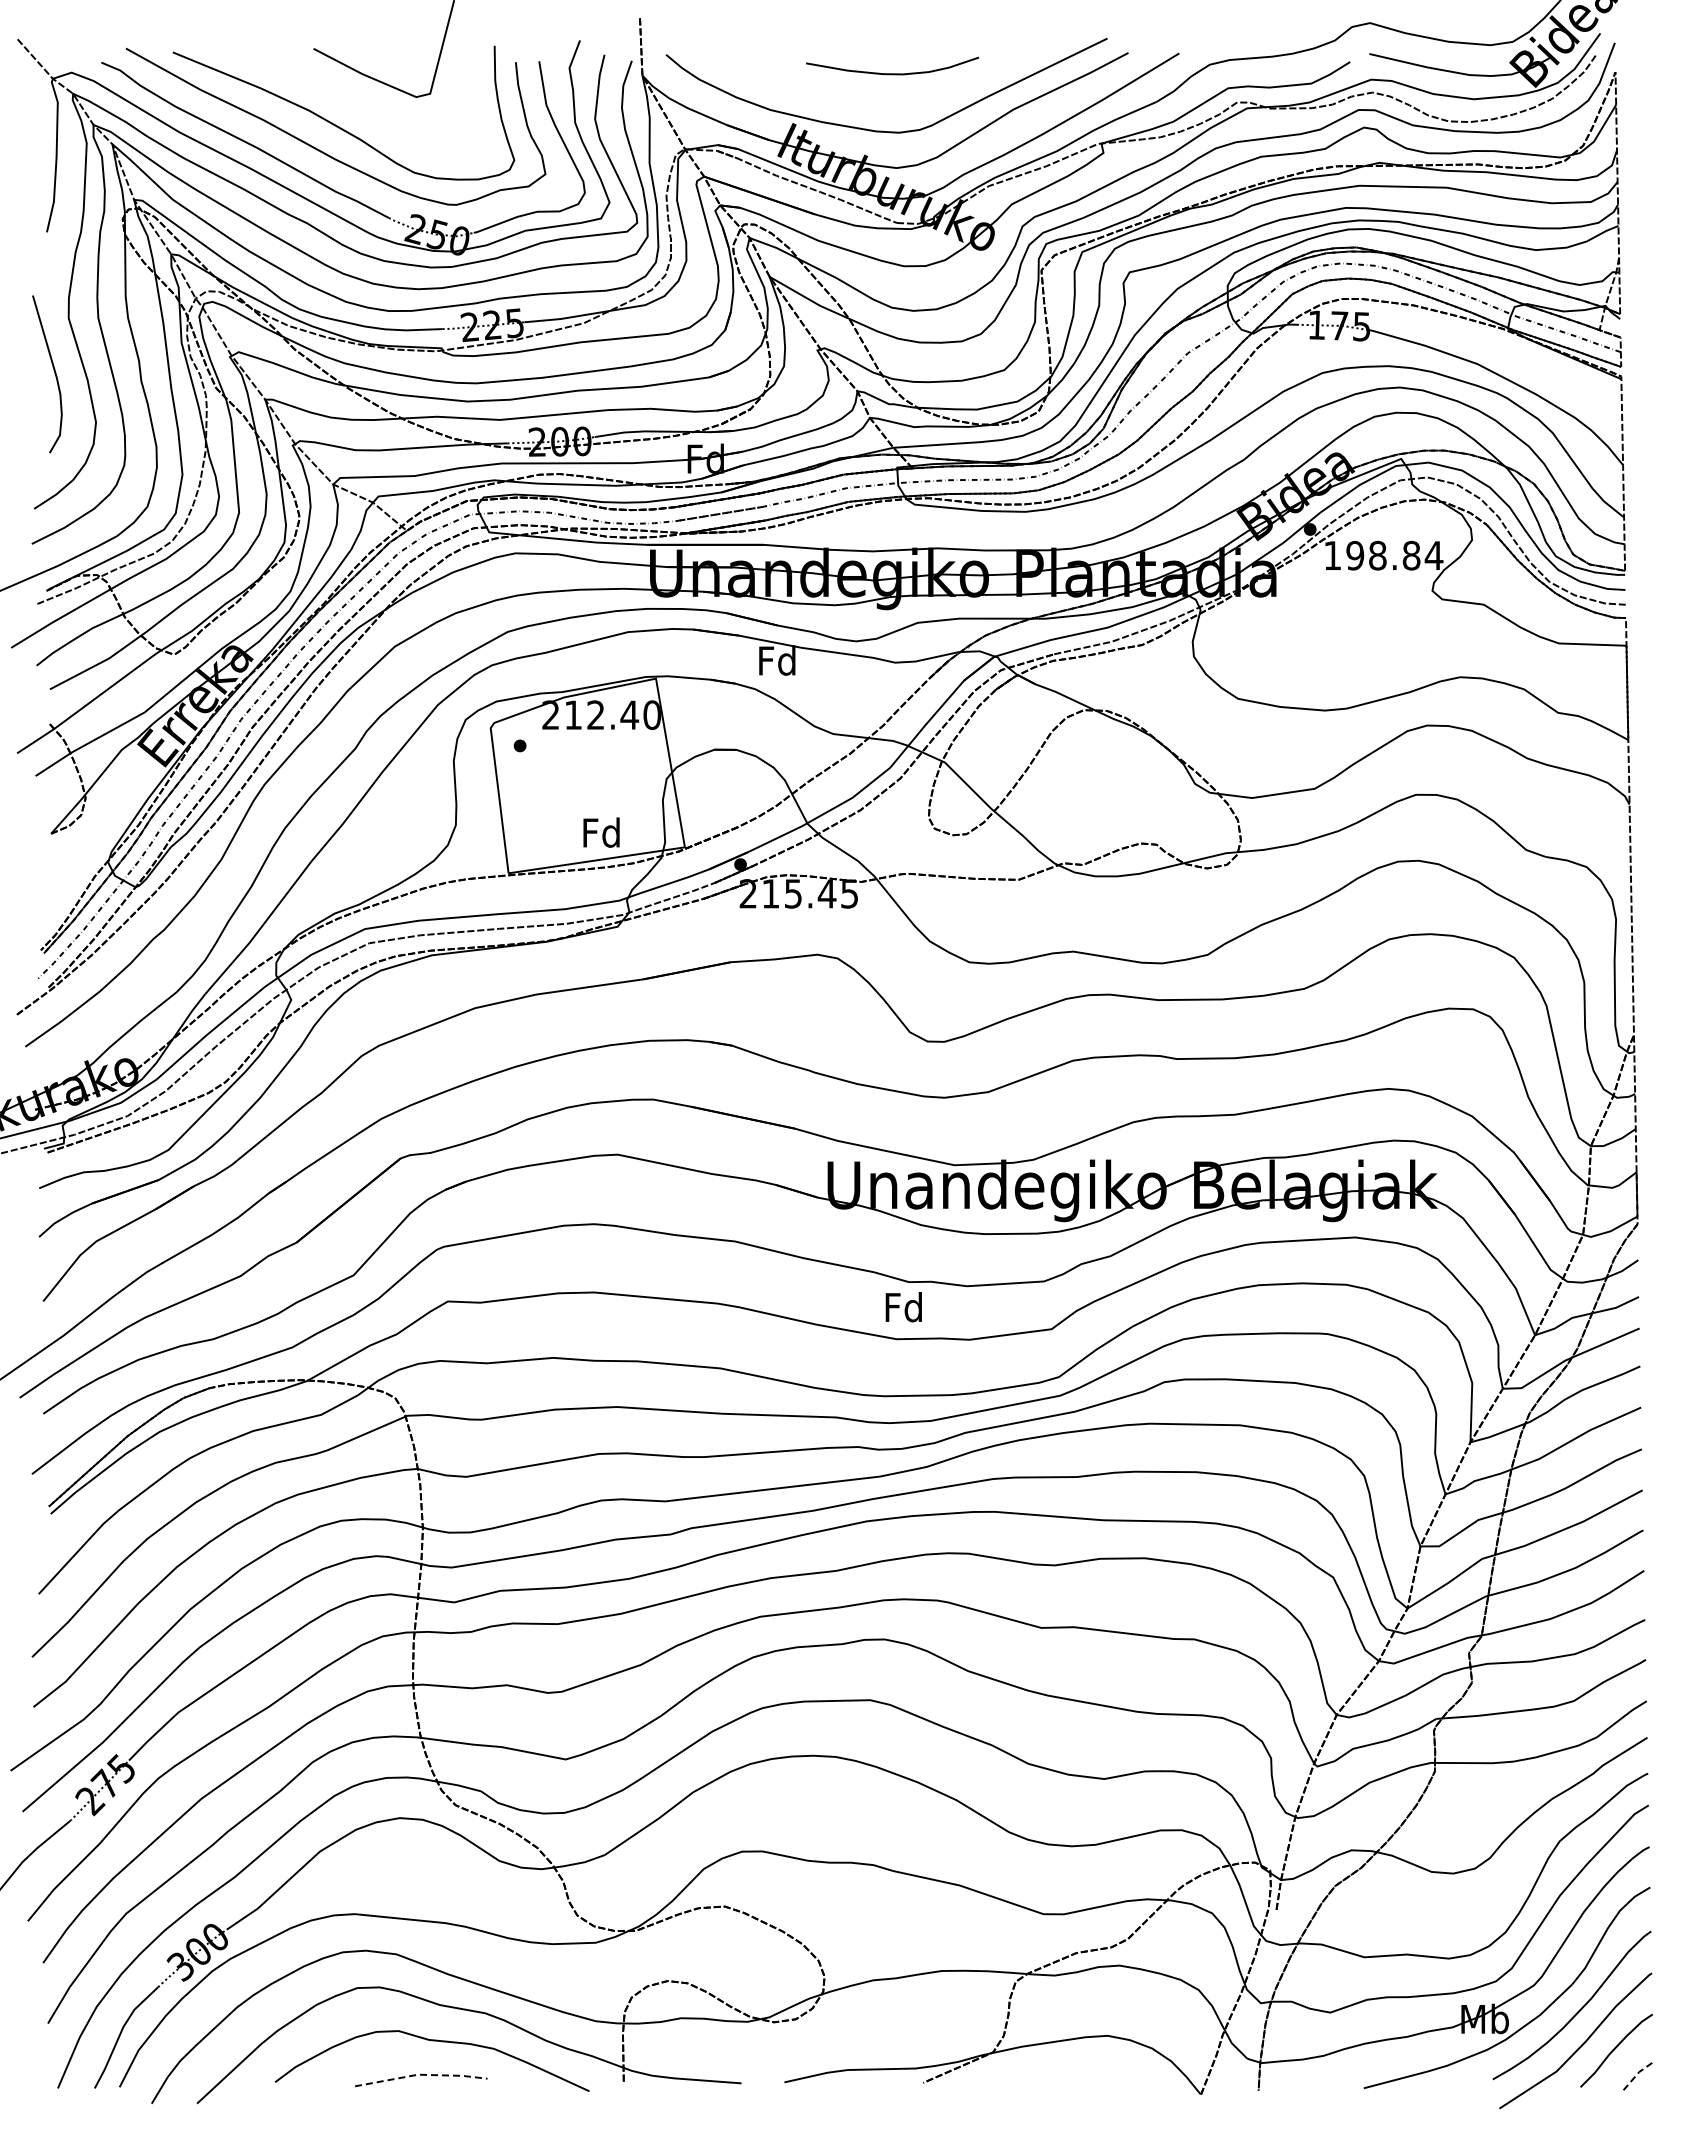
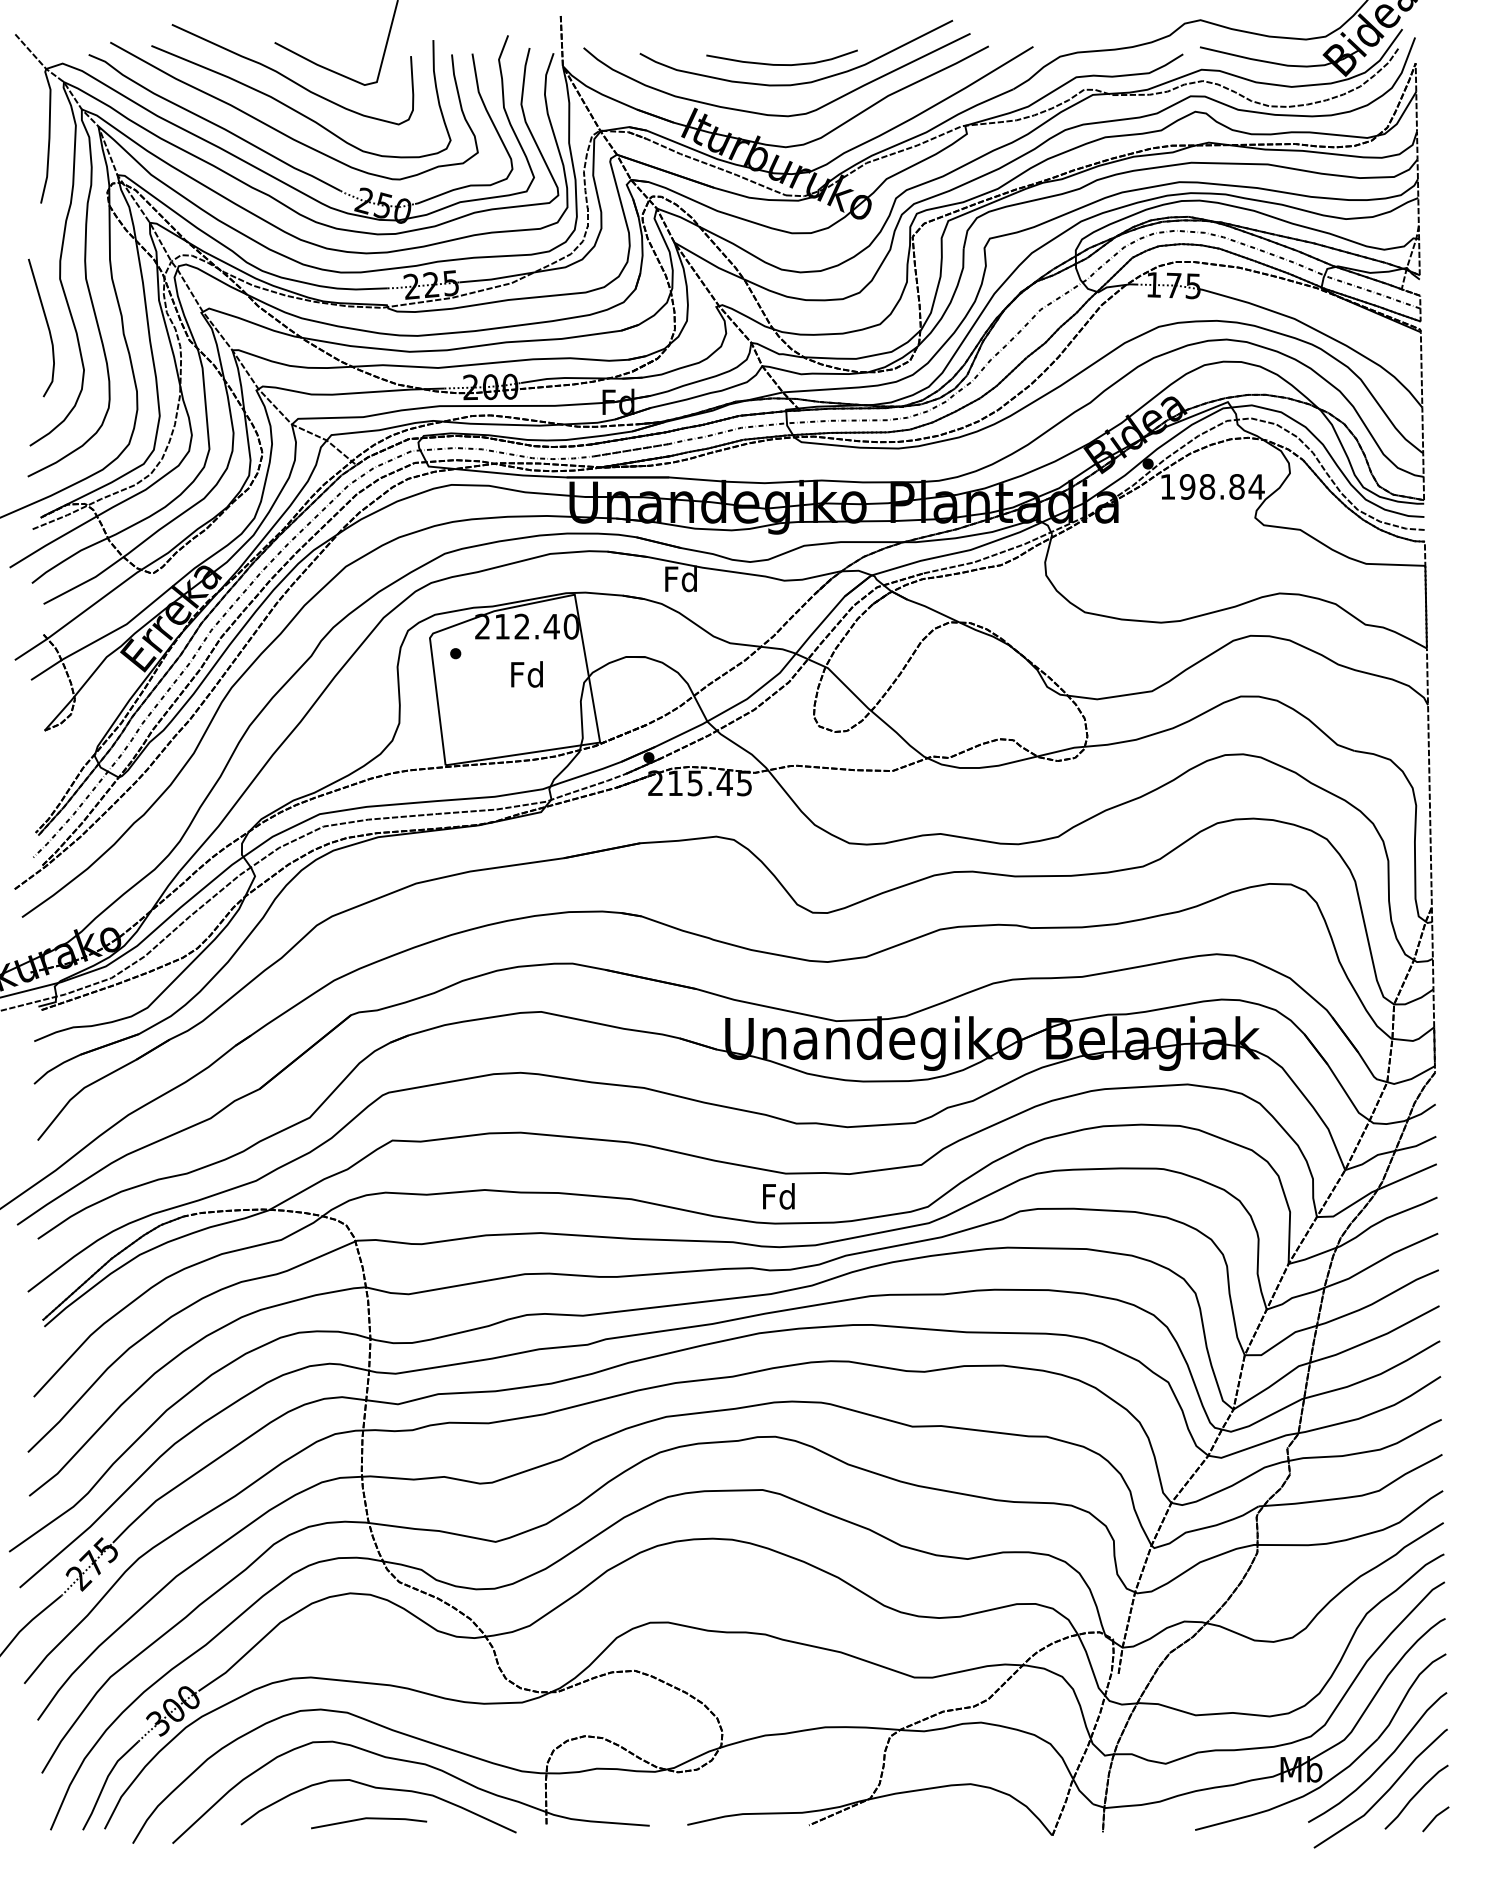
curve: (332, 90) -> (291, 79), added
curve: (913, 94) -> (800, 82), added
text: (601, 832) -> (527, 674), moved
text: (903, 1307) -> (778, 1196), moved
line: (421, 2074) -> (369, 1818), dashed -> solid
line: (1637, 2074) -> (1434, 1818), dashed -> solid

